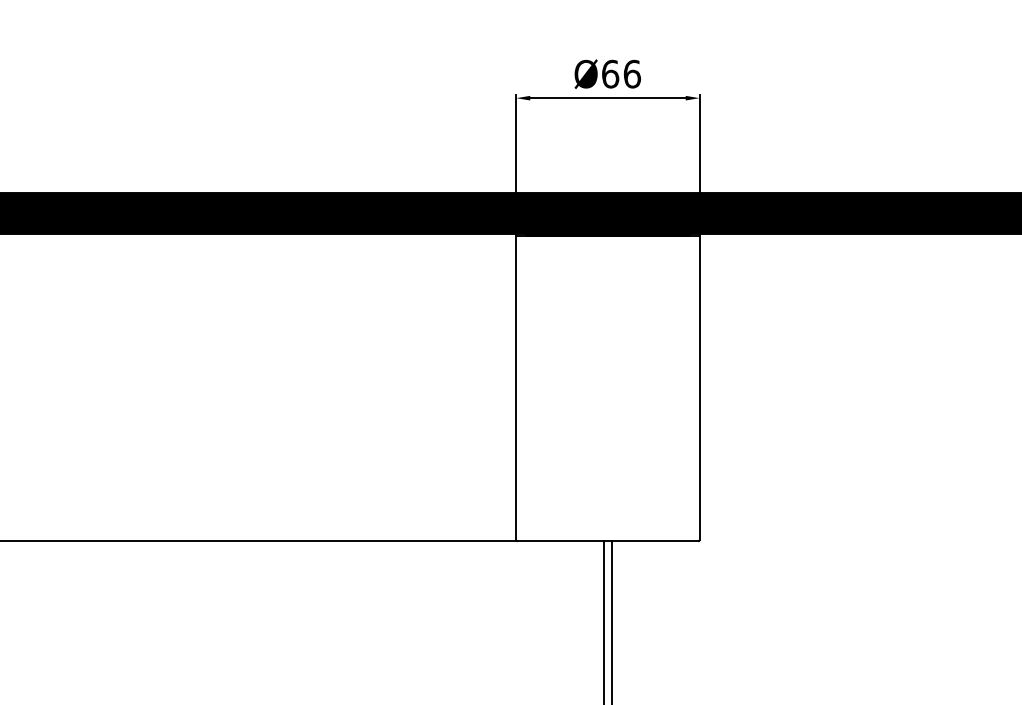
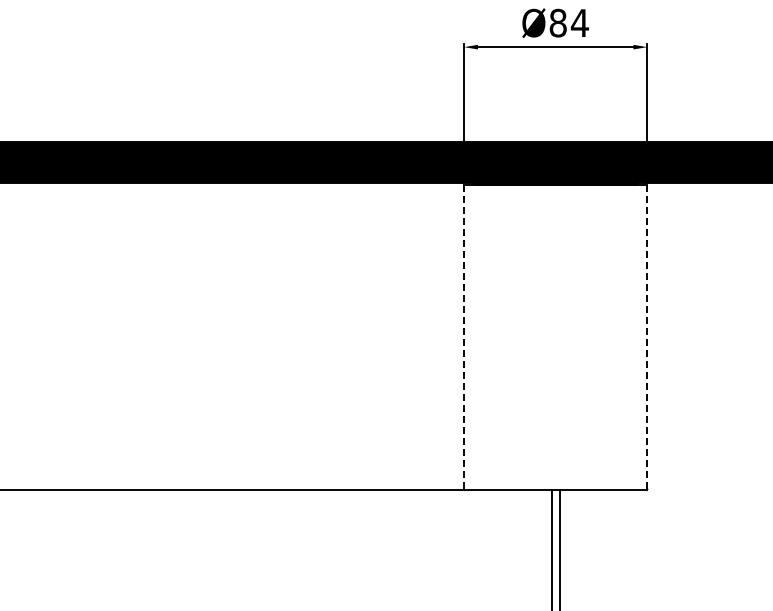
text: (621, 73) -> (569, 22), Ø66 -> Ø84
line: (699, 387) -> (647, 336), solid -> dashed
line: (516, 388) -> (464, 337), solid -> dashed

